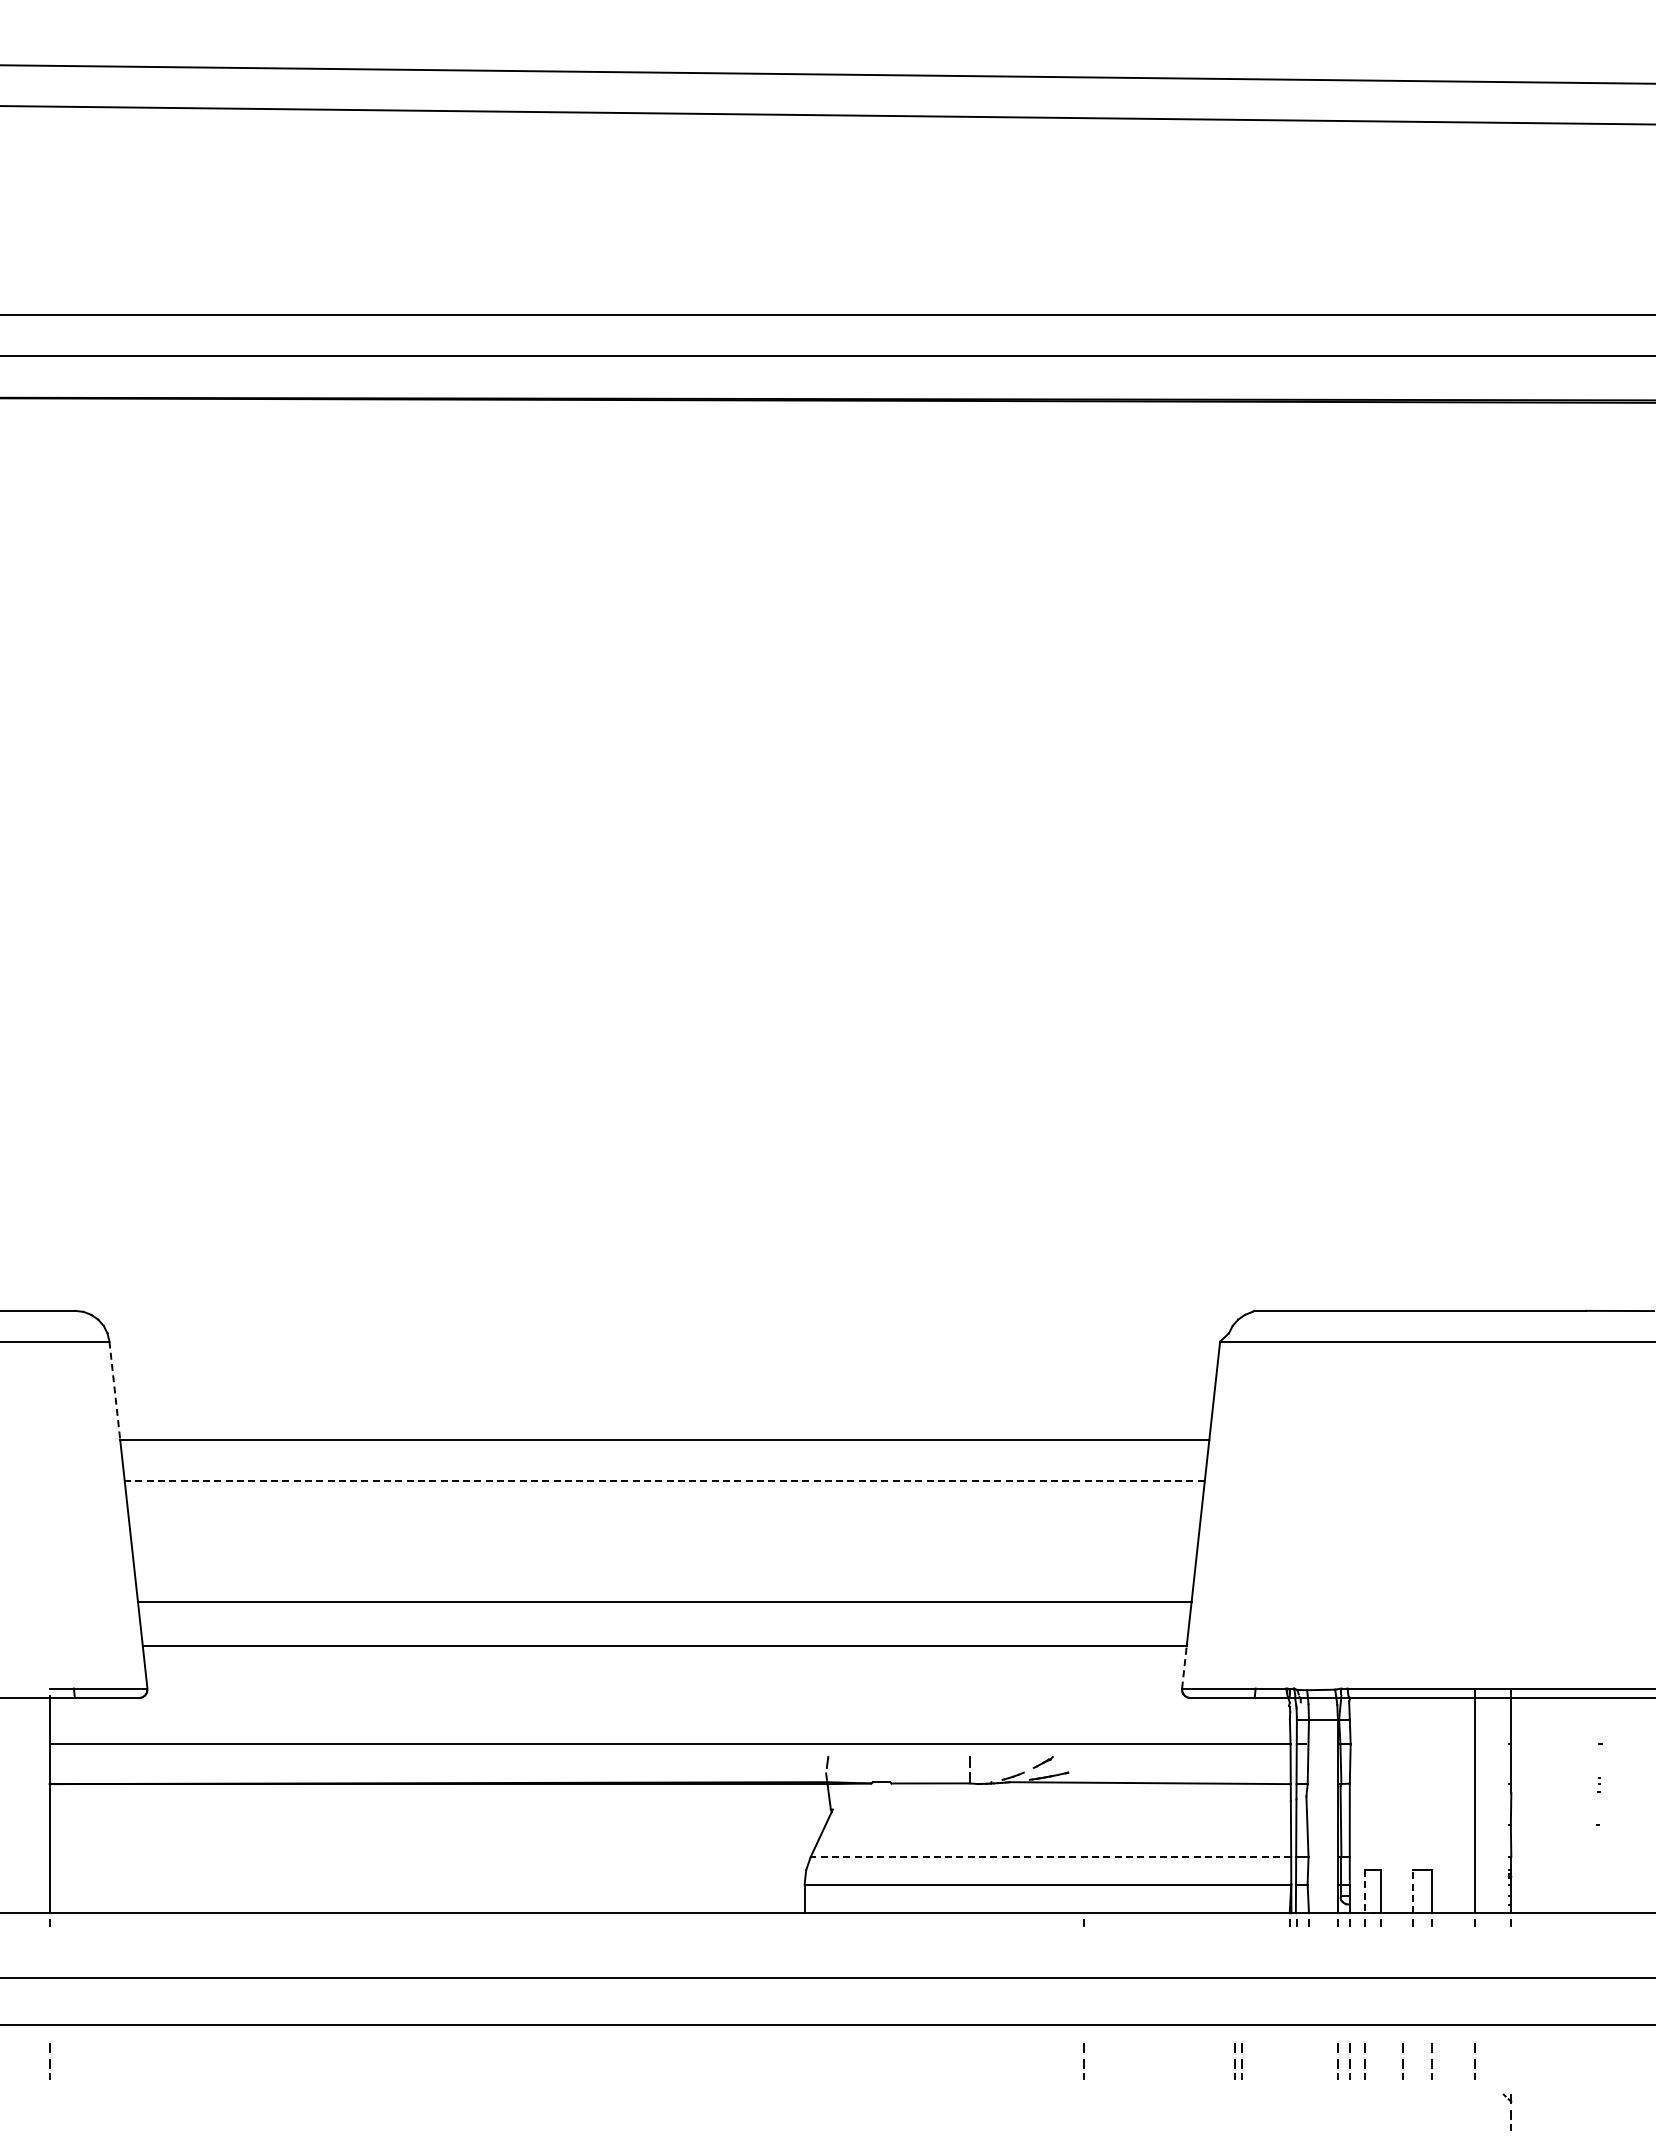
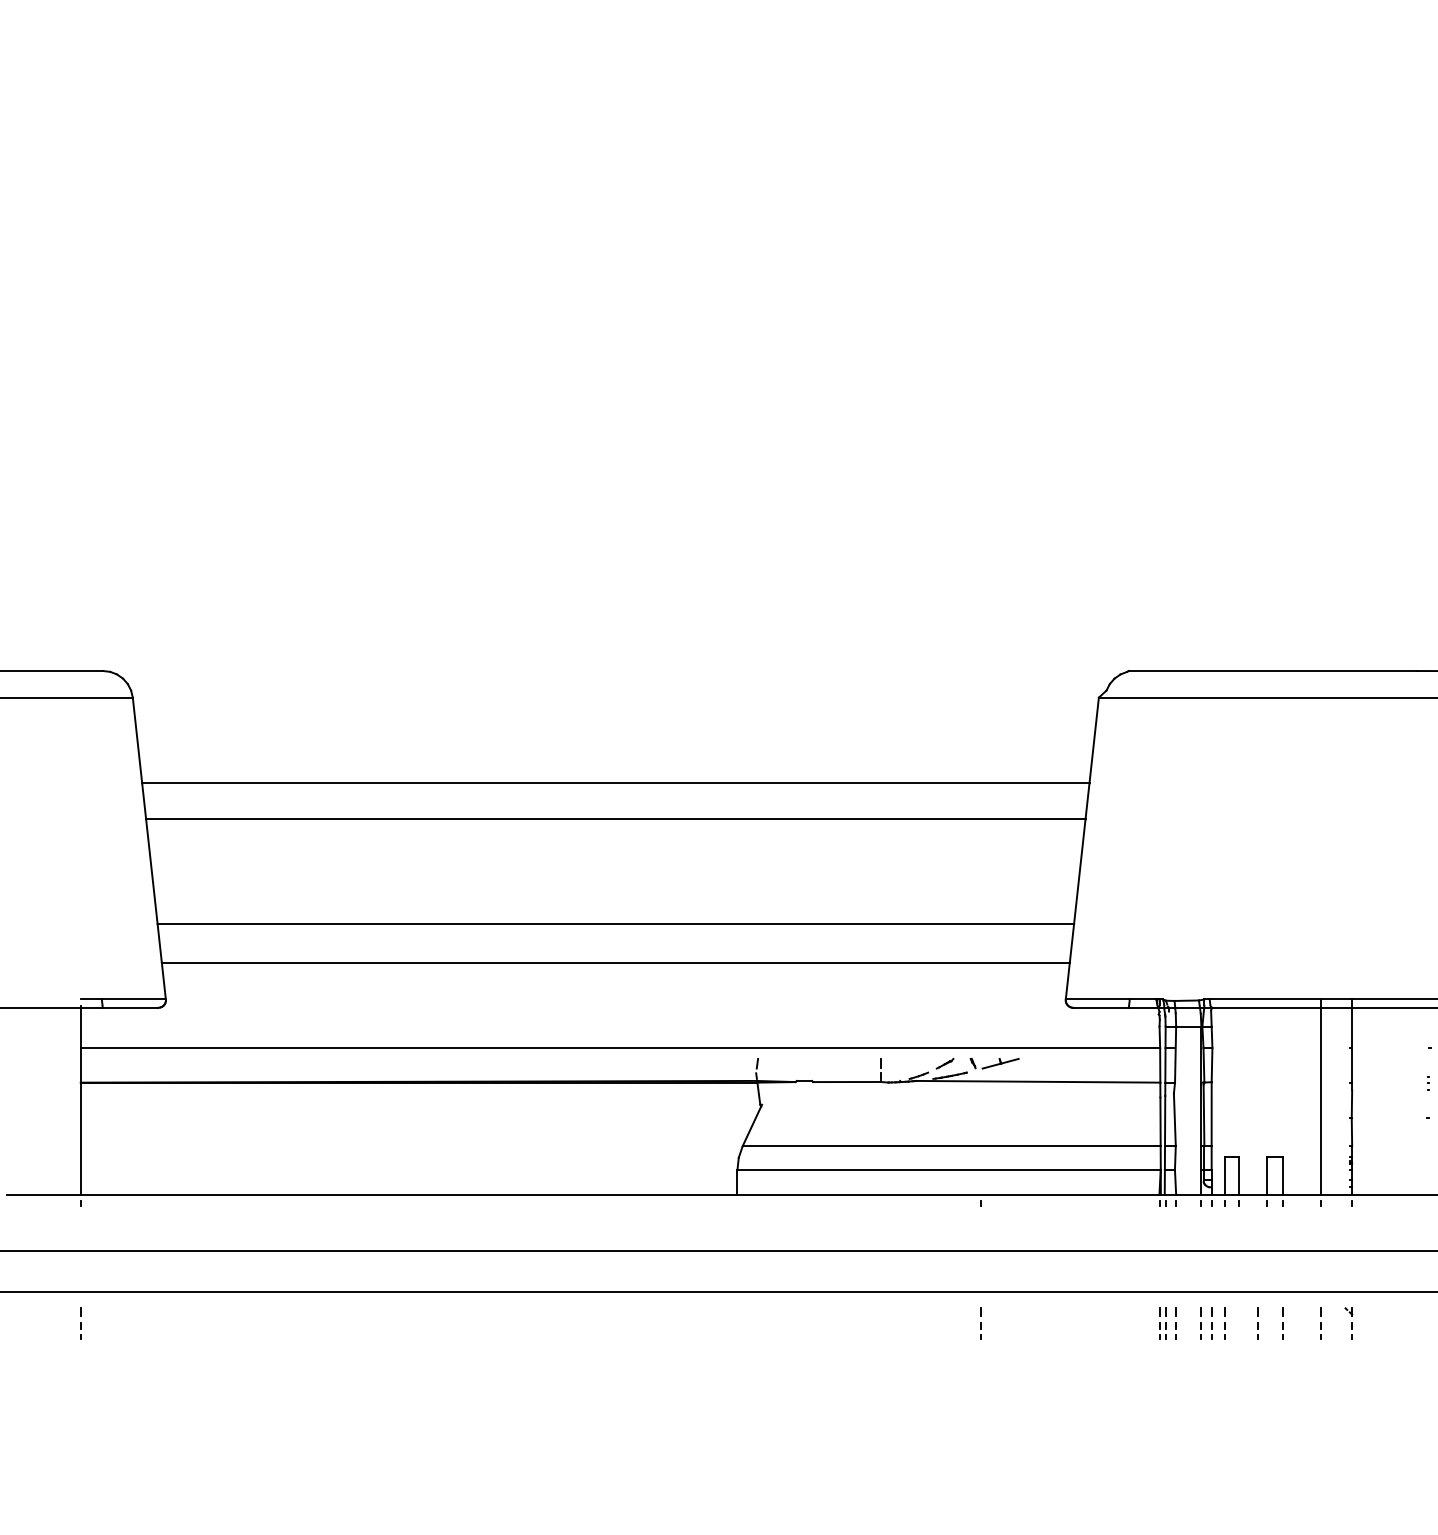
line: (114, 1391) -> (137, 741), dashed -> solid
line: (664, 1481) -> (615, 819), dashed -> solid
line: (1184, 1666) -> (1067, 980), dashed -> solid
part: (1099, 1761) -> (993, 1062), added
line: (1050, 1857) -> (951, 1146), dashed -> solid
line: (1365, 1891) -> (1225, 1176), dashed -> solid
line: (1413, 1891) -> (1267, 1176), dashed -> solid
part: (1238, 2061) -> (1162, 1323), moved
line: (1308, 2061) -> (1175, 1323), added
part: (1507, 2111) -> (1348, 1323), moved

